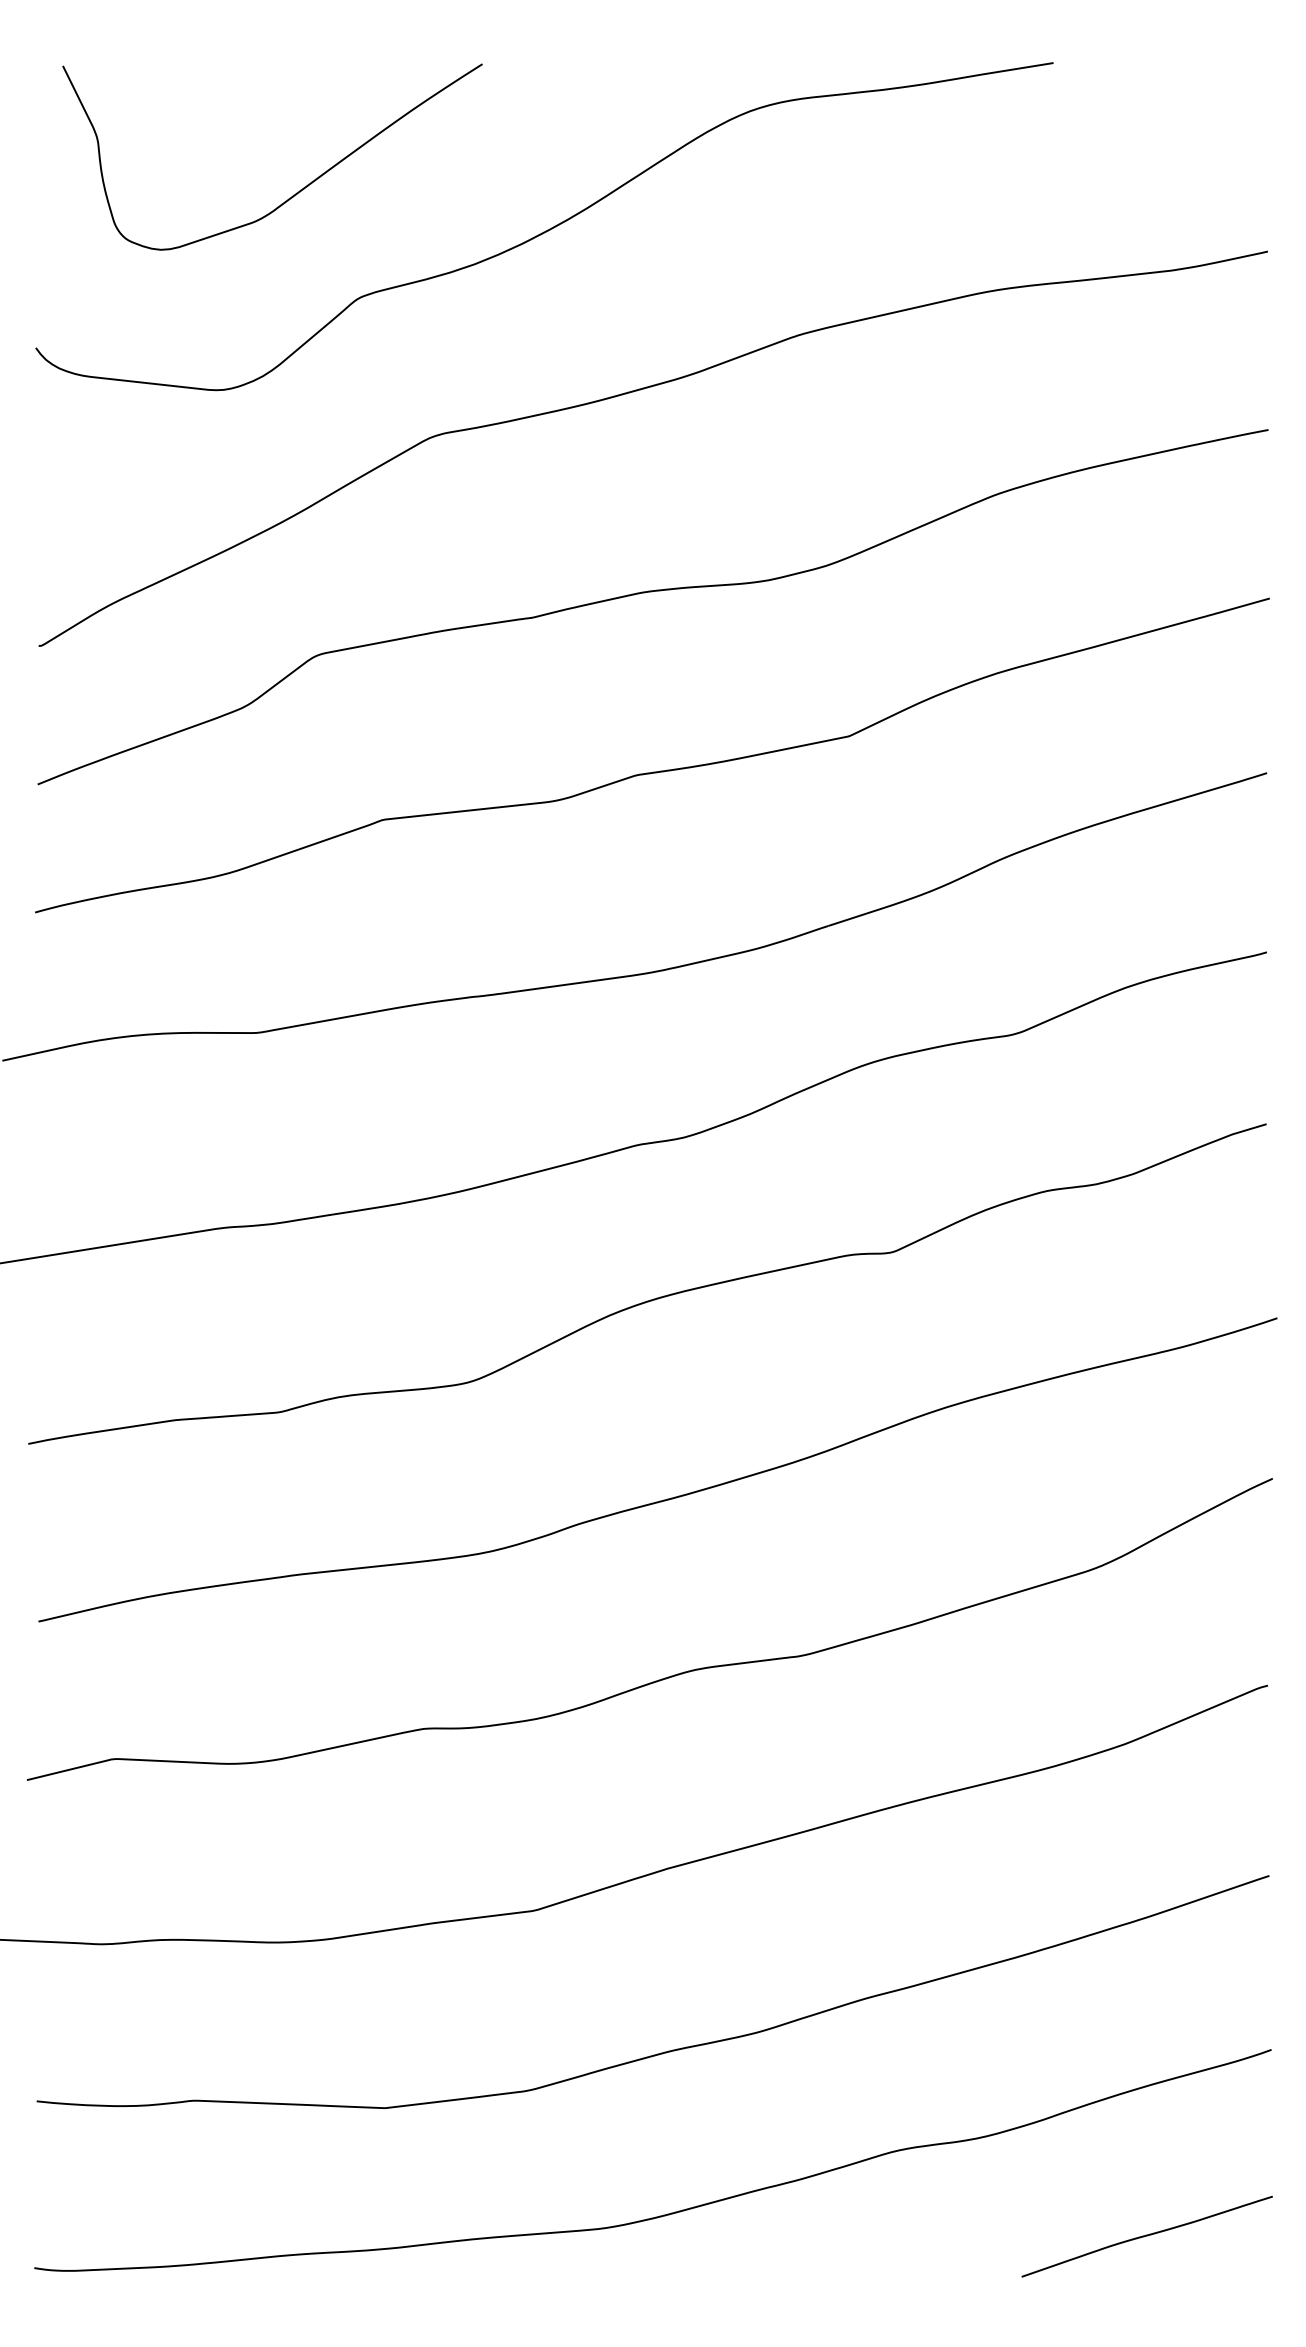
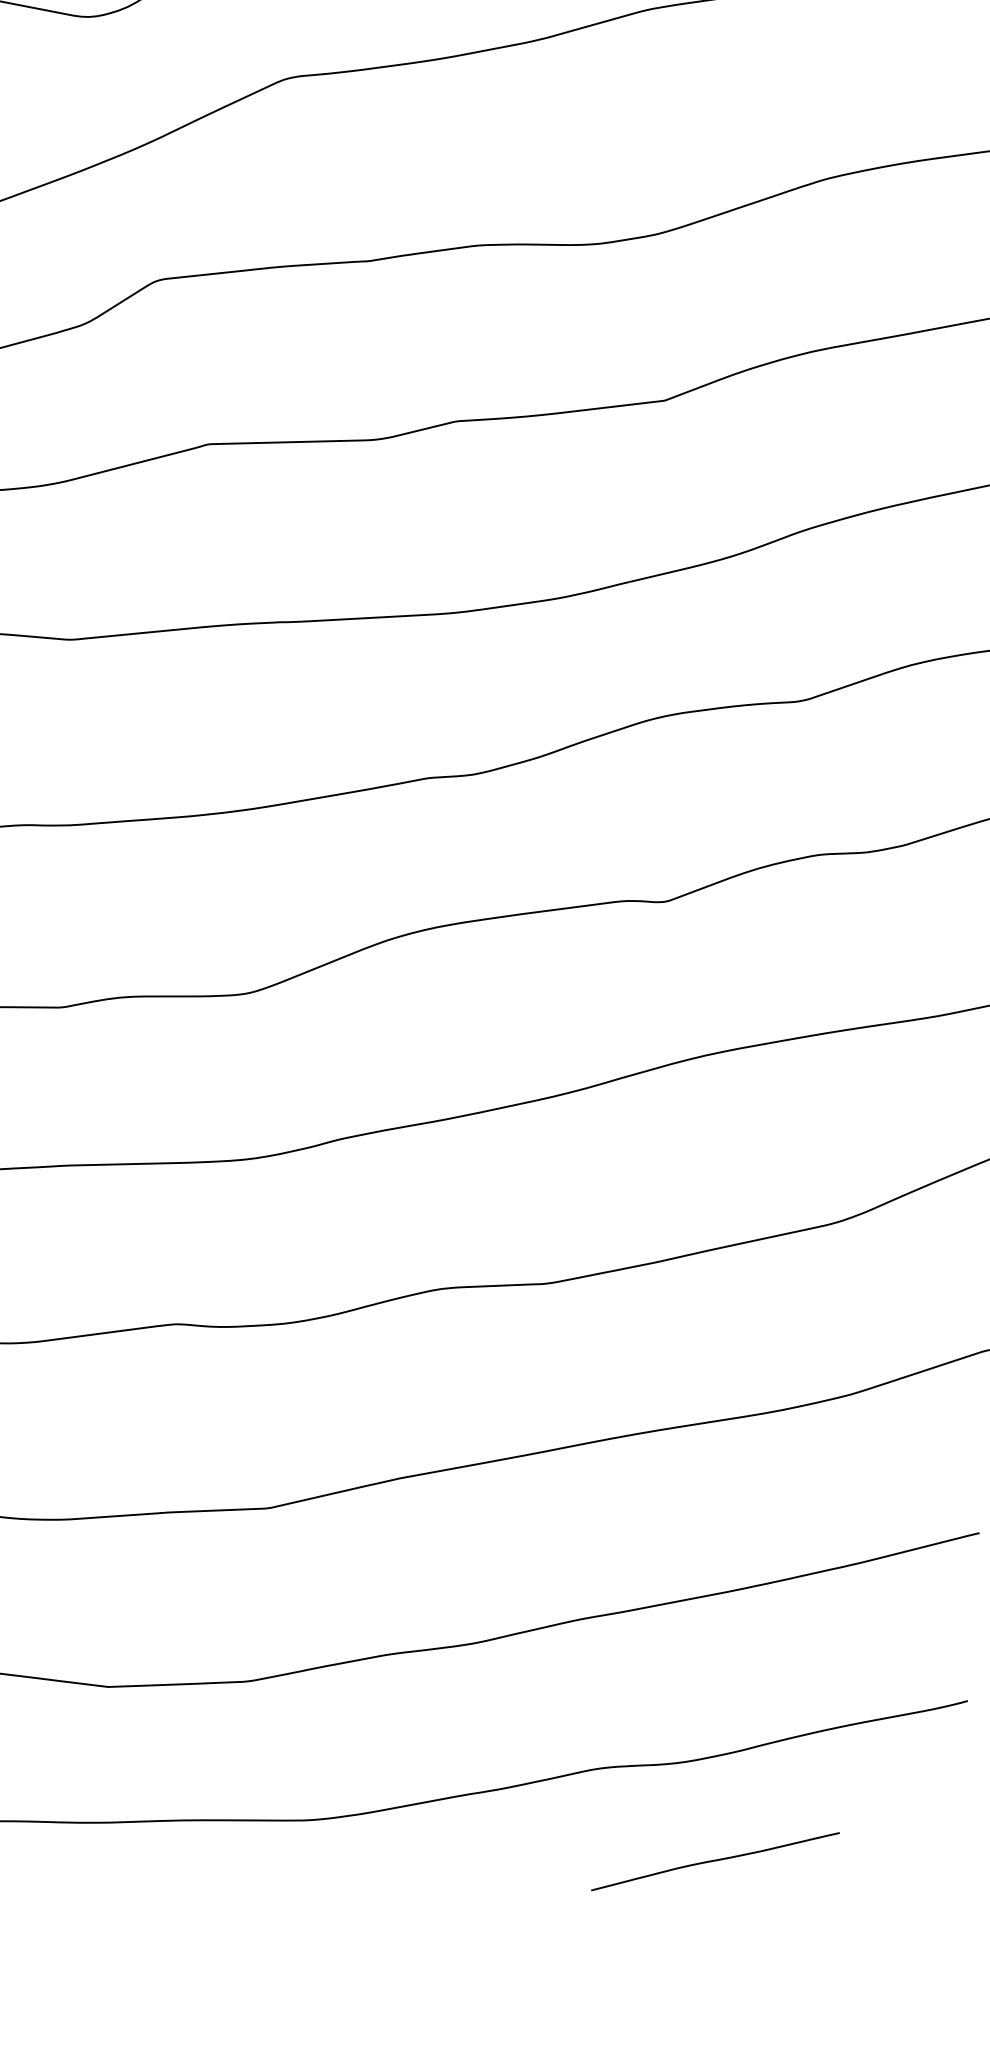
curve: (1146, 2236) -> (714, 1861), moved

